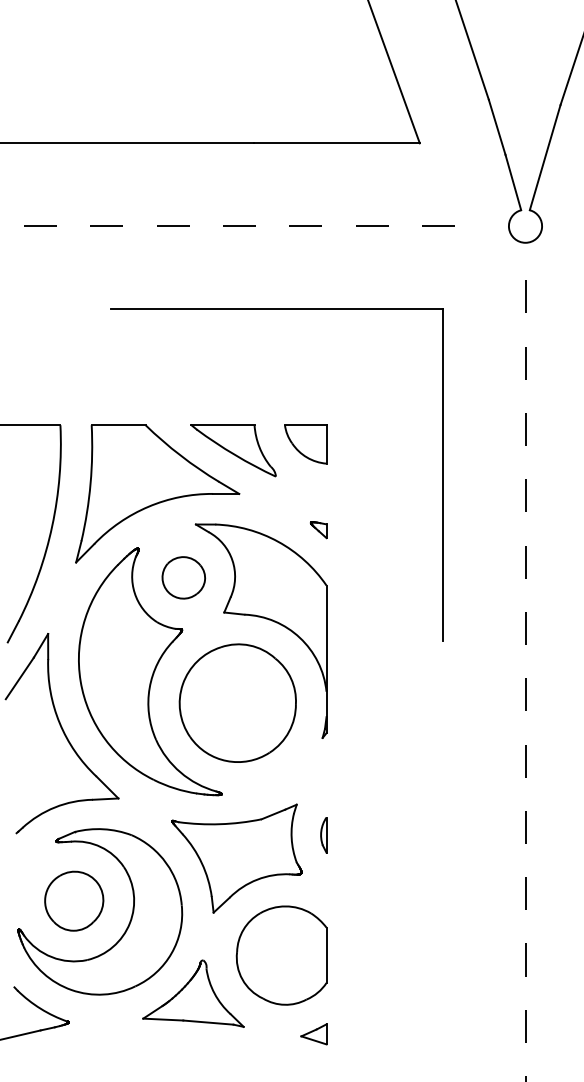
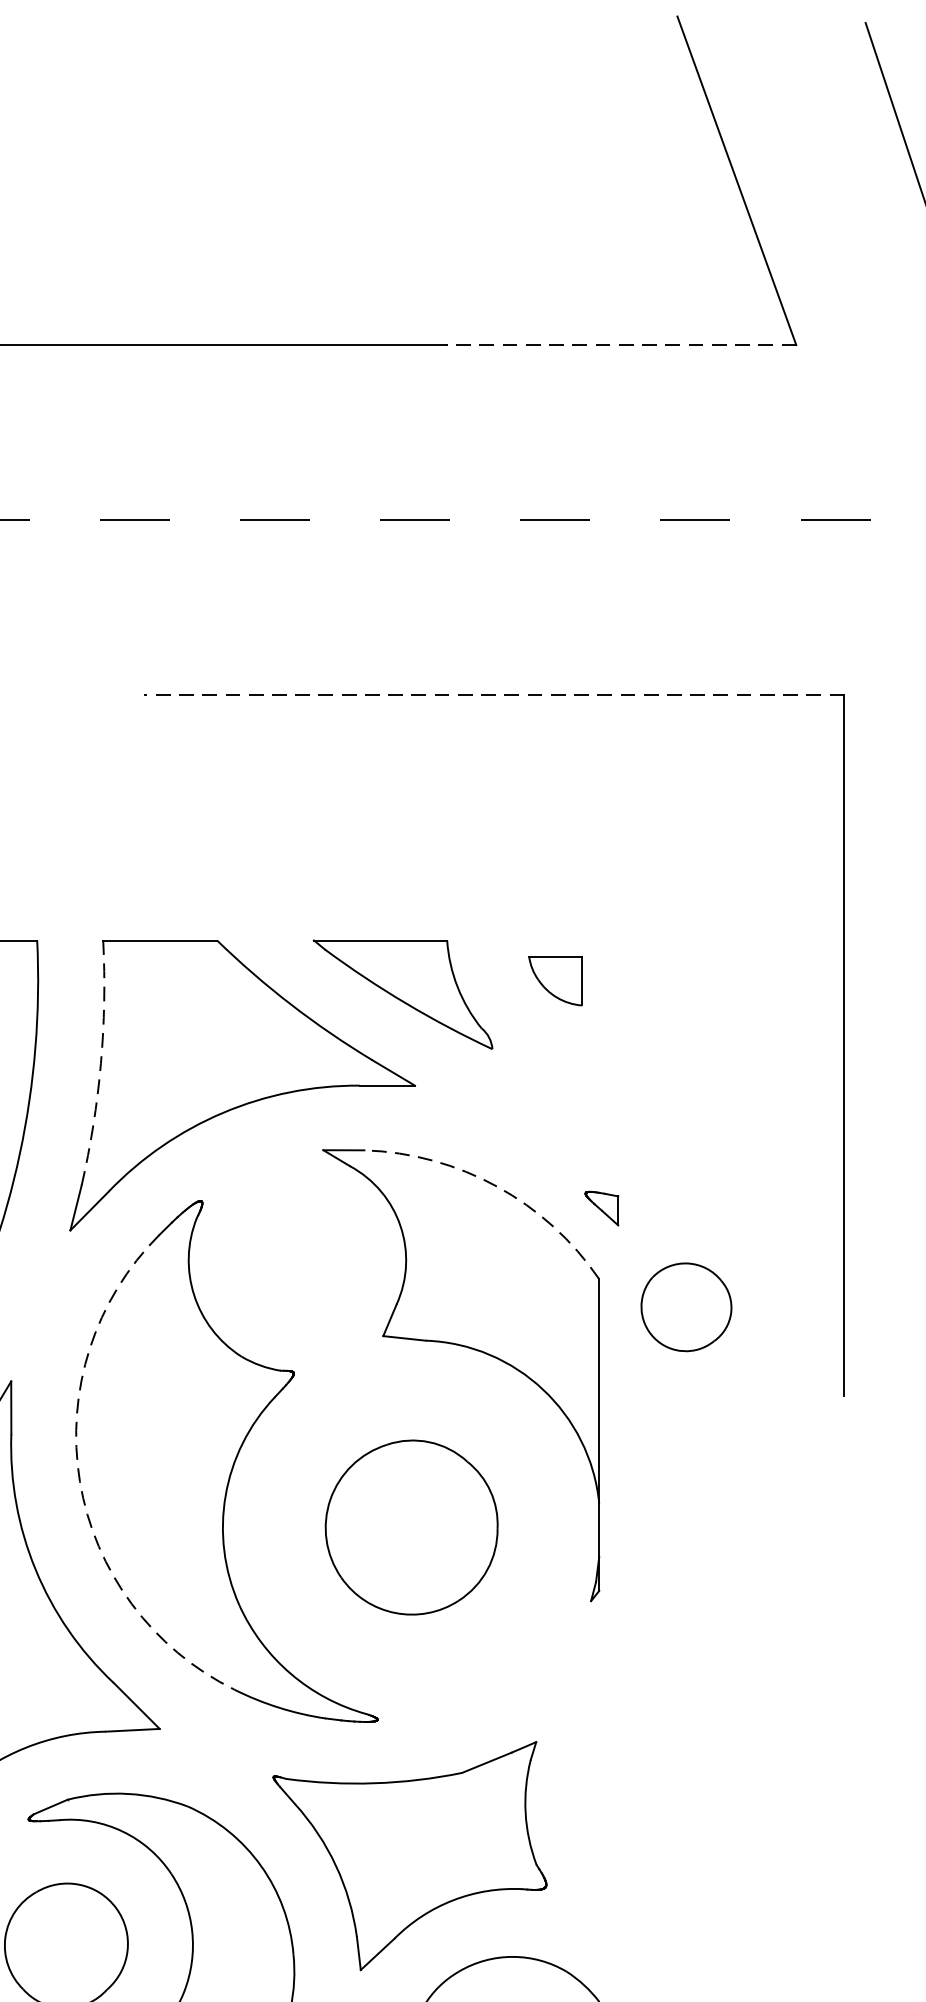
line: (337, 143) -> (622, 345), solid -> dashed
line: (276, 309) -> (493, 696), solid -> dashed
part: (305, 444) -> (554, 981), size x0.6
arc: (90, 483) -> (100, 1063), solid -> dashed
part: (318, 530) -> (601, 1209), moved
arc: (278, 541) -> (497, 1186), solid -> dashed
part: (183, 577) -> (685, 1306), moved
arc: (80, 681) -> (79, 1481), solid -> dashed
part: (237, 702) -> (411, 1526), size x0.7
part: (323, 835) -> (592, 1807), removed

